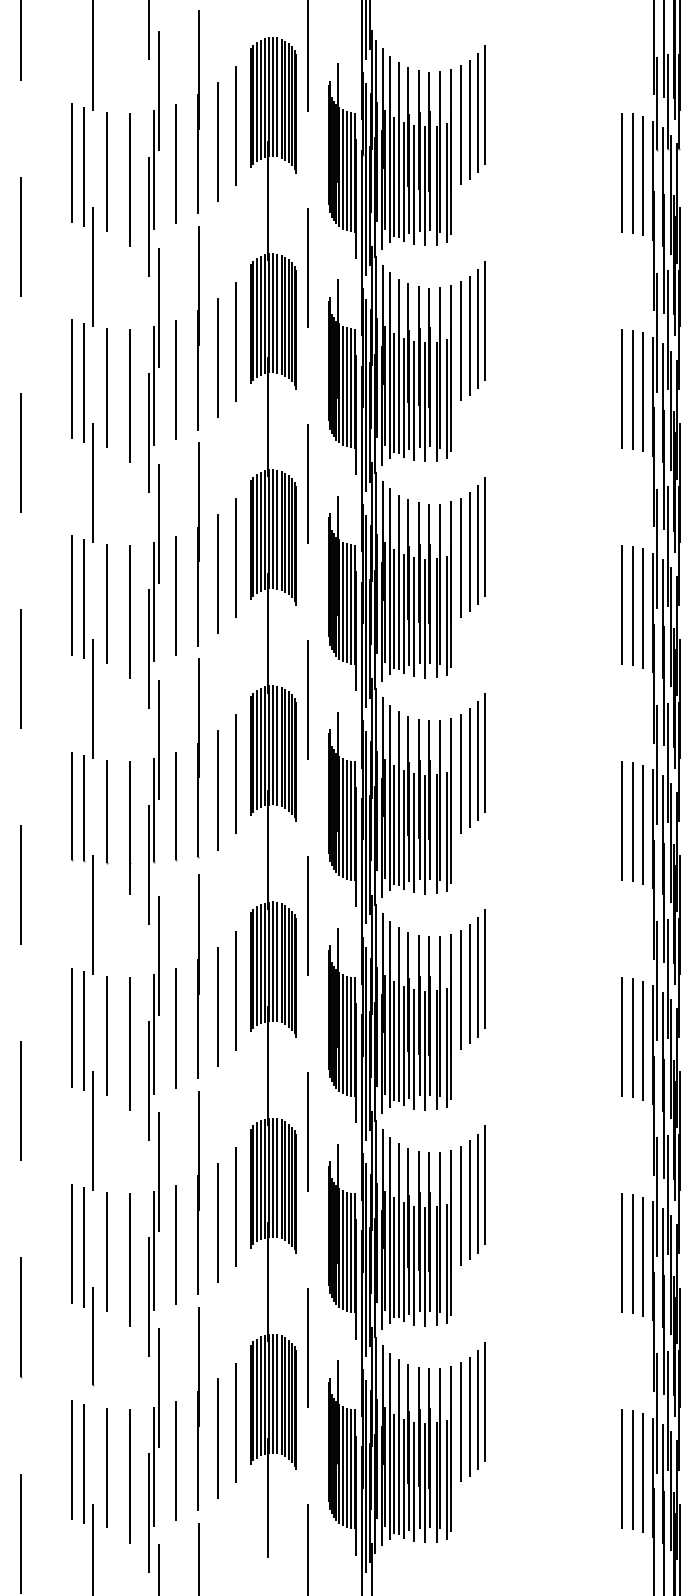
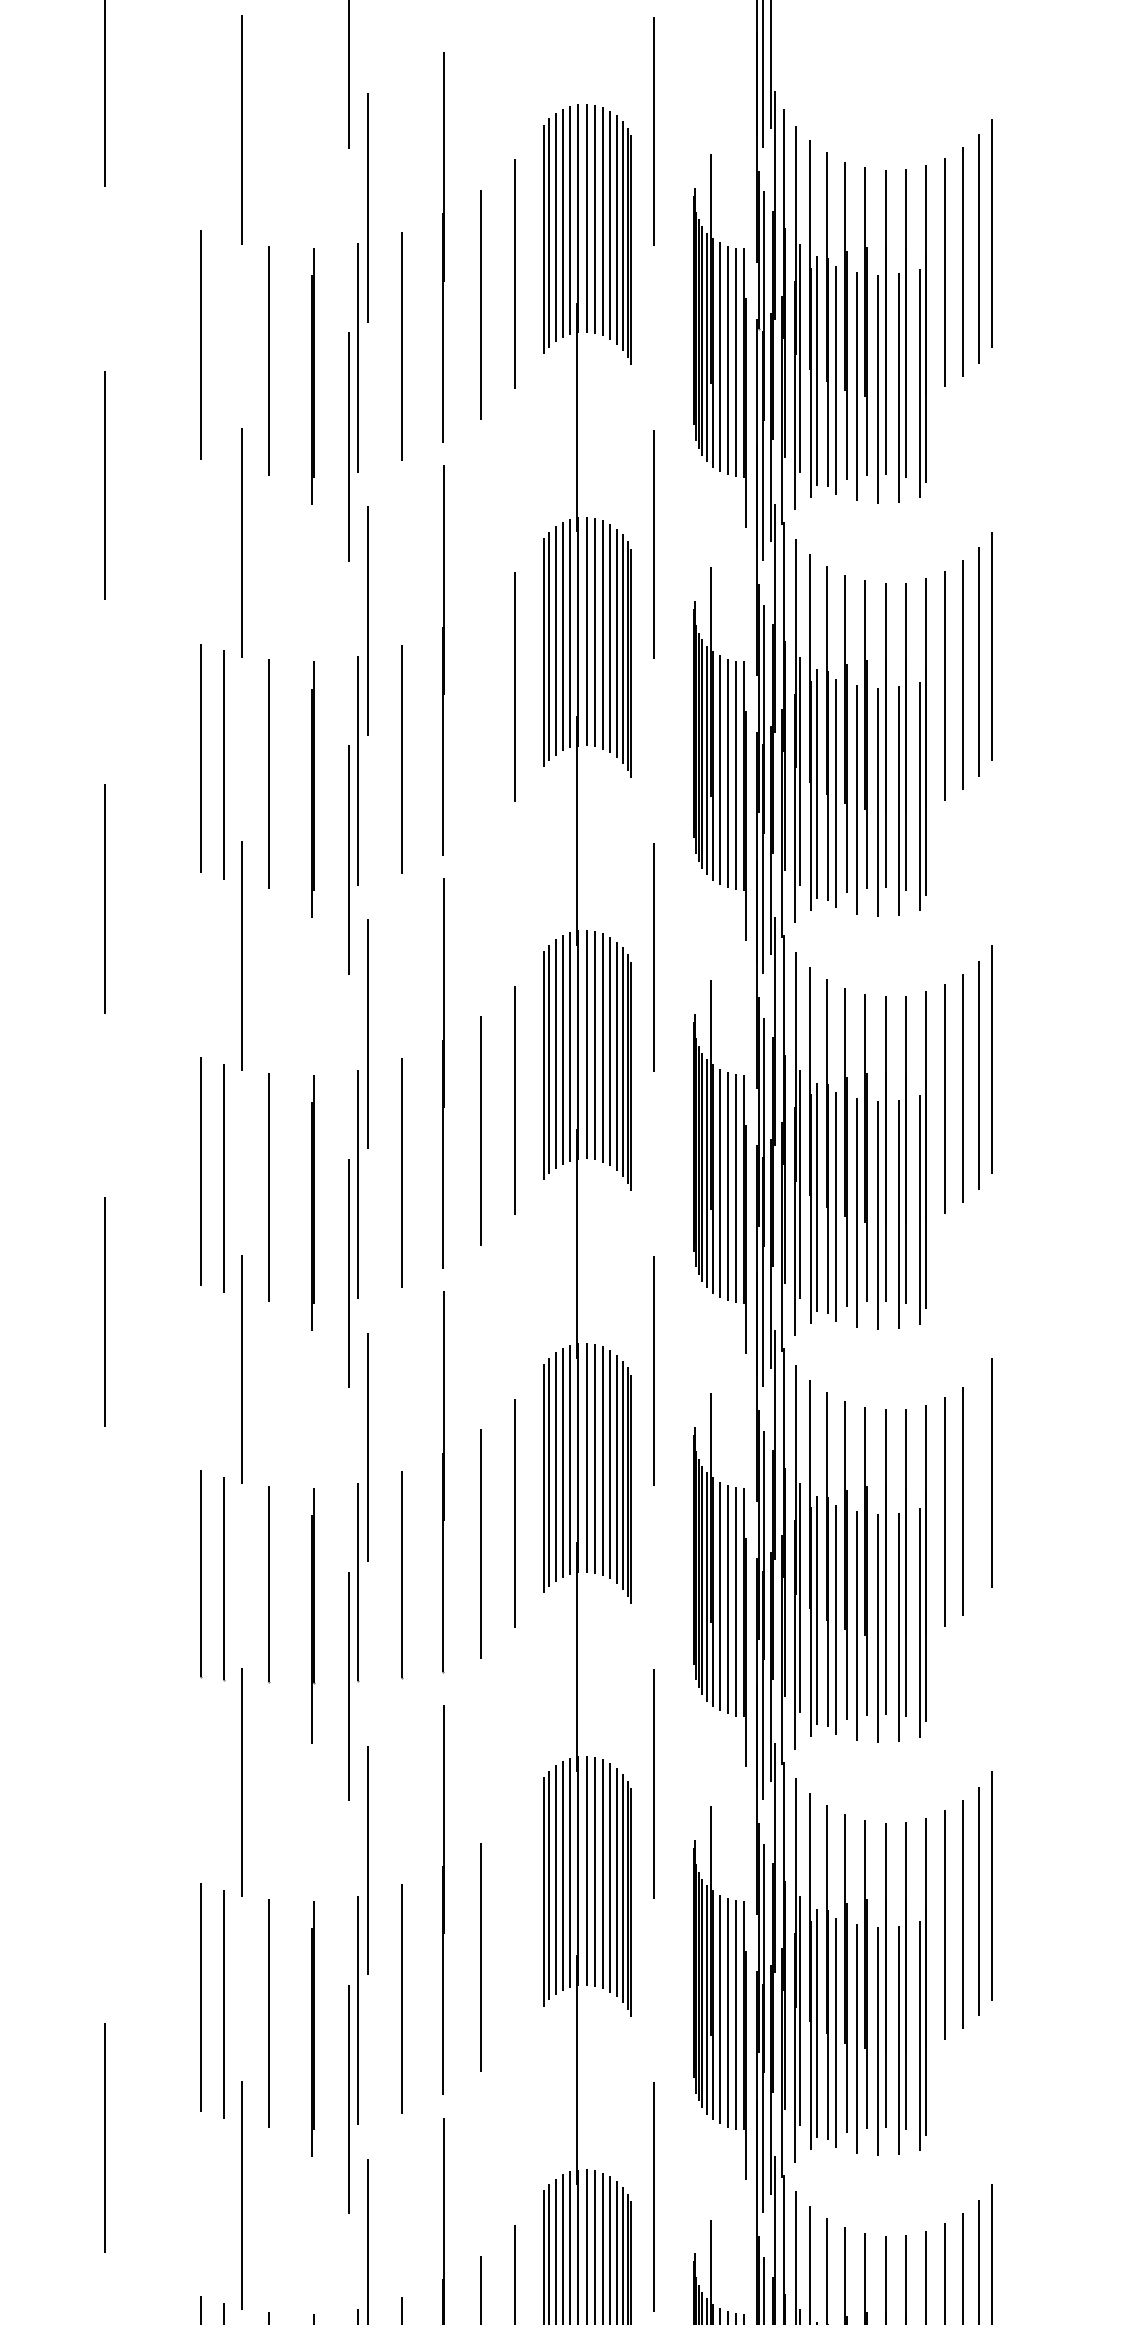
line: (83, 166) -> (224, 351), removed
line: (217, 358) -> (480, 718), removed
line: (478, 761) -> (979, 1488), removed
line: (20, 884) -> (103, 1723), removed
line: (235, 990) -> (514, 1926), removed

